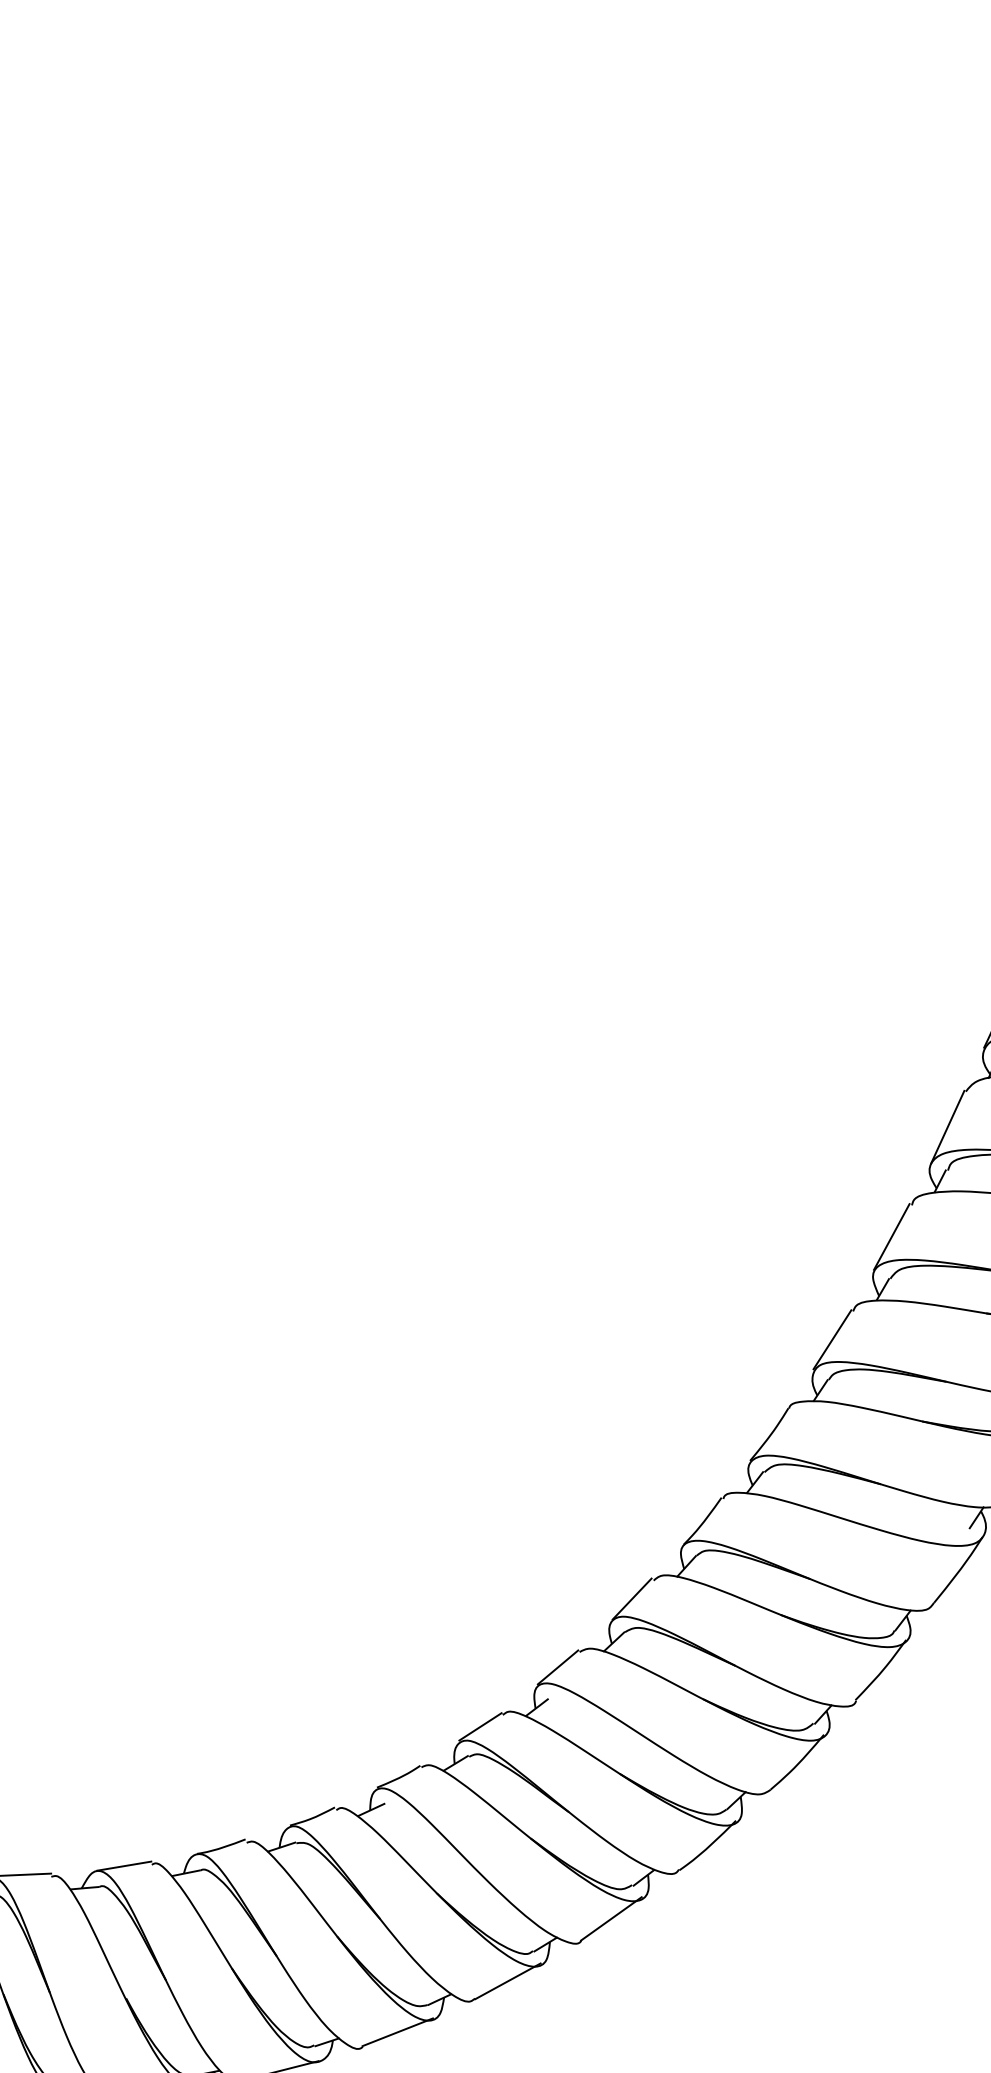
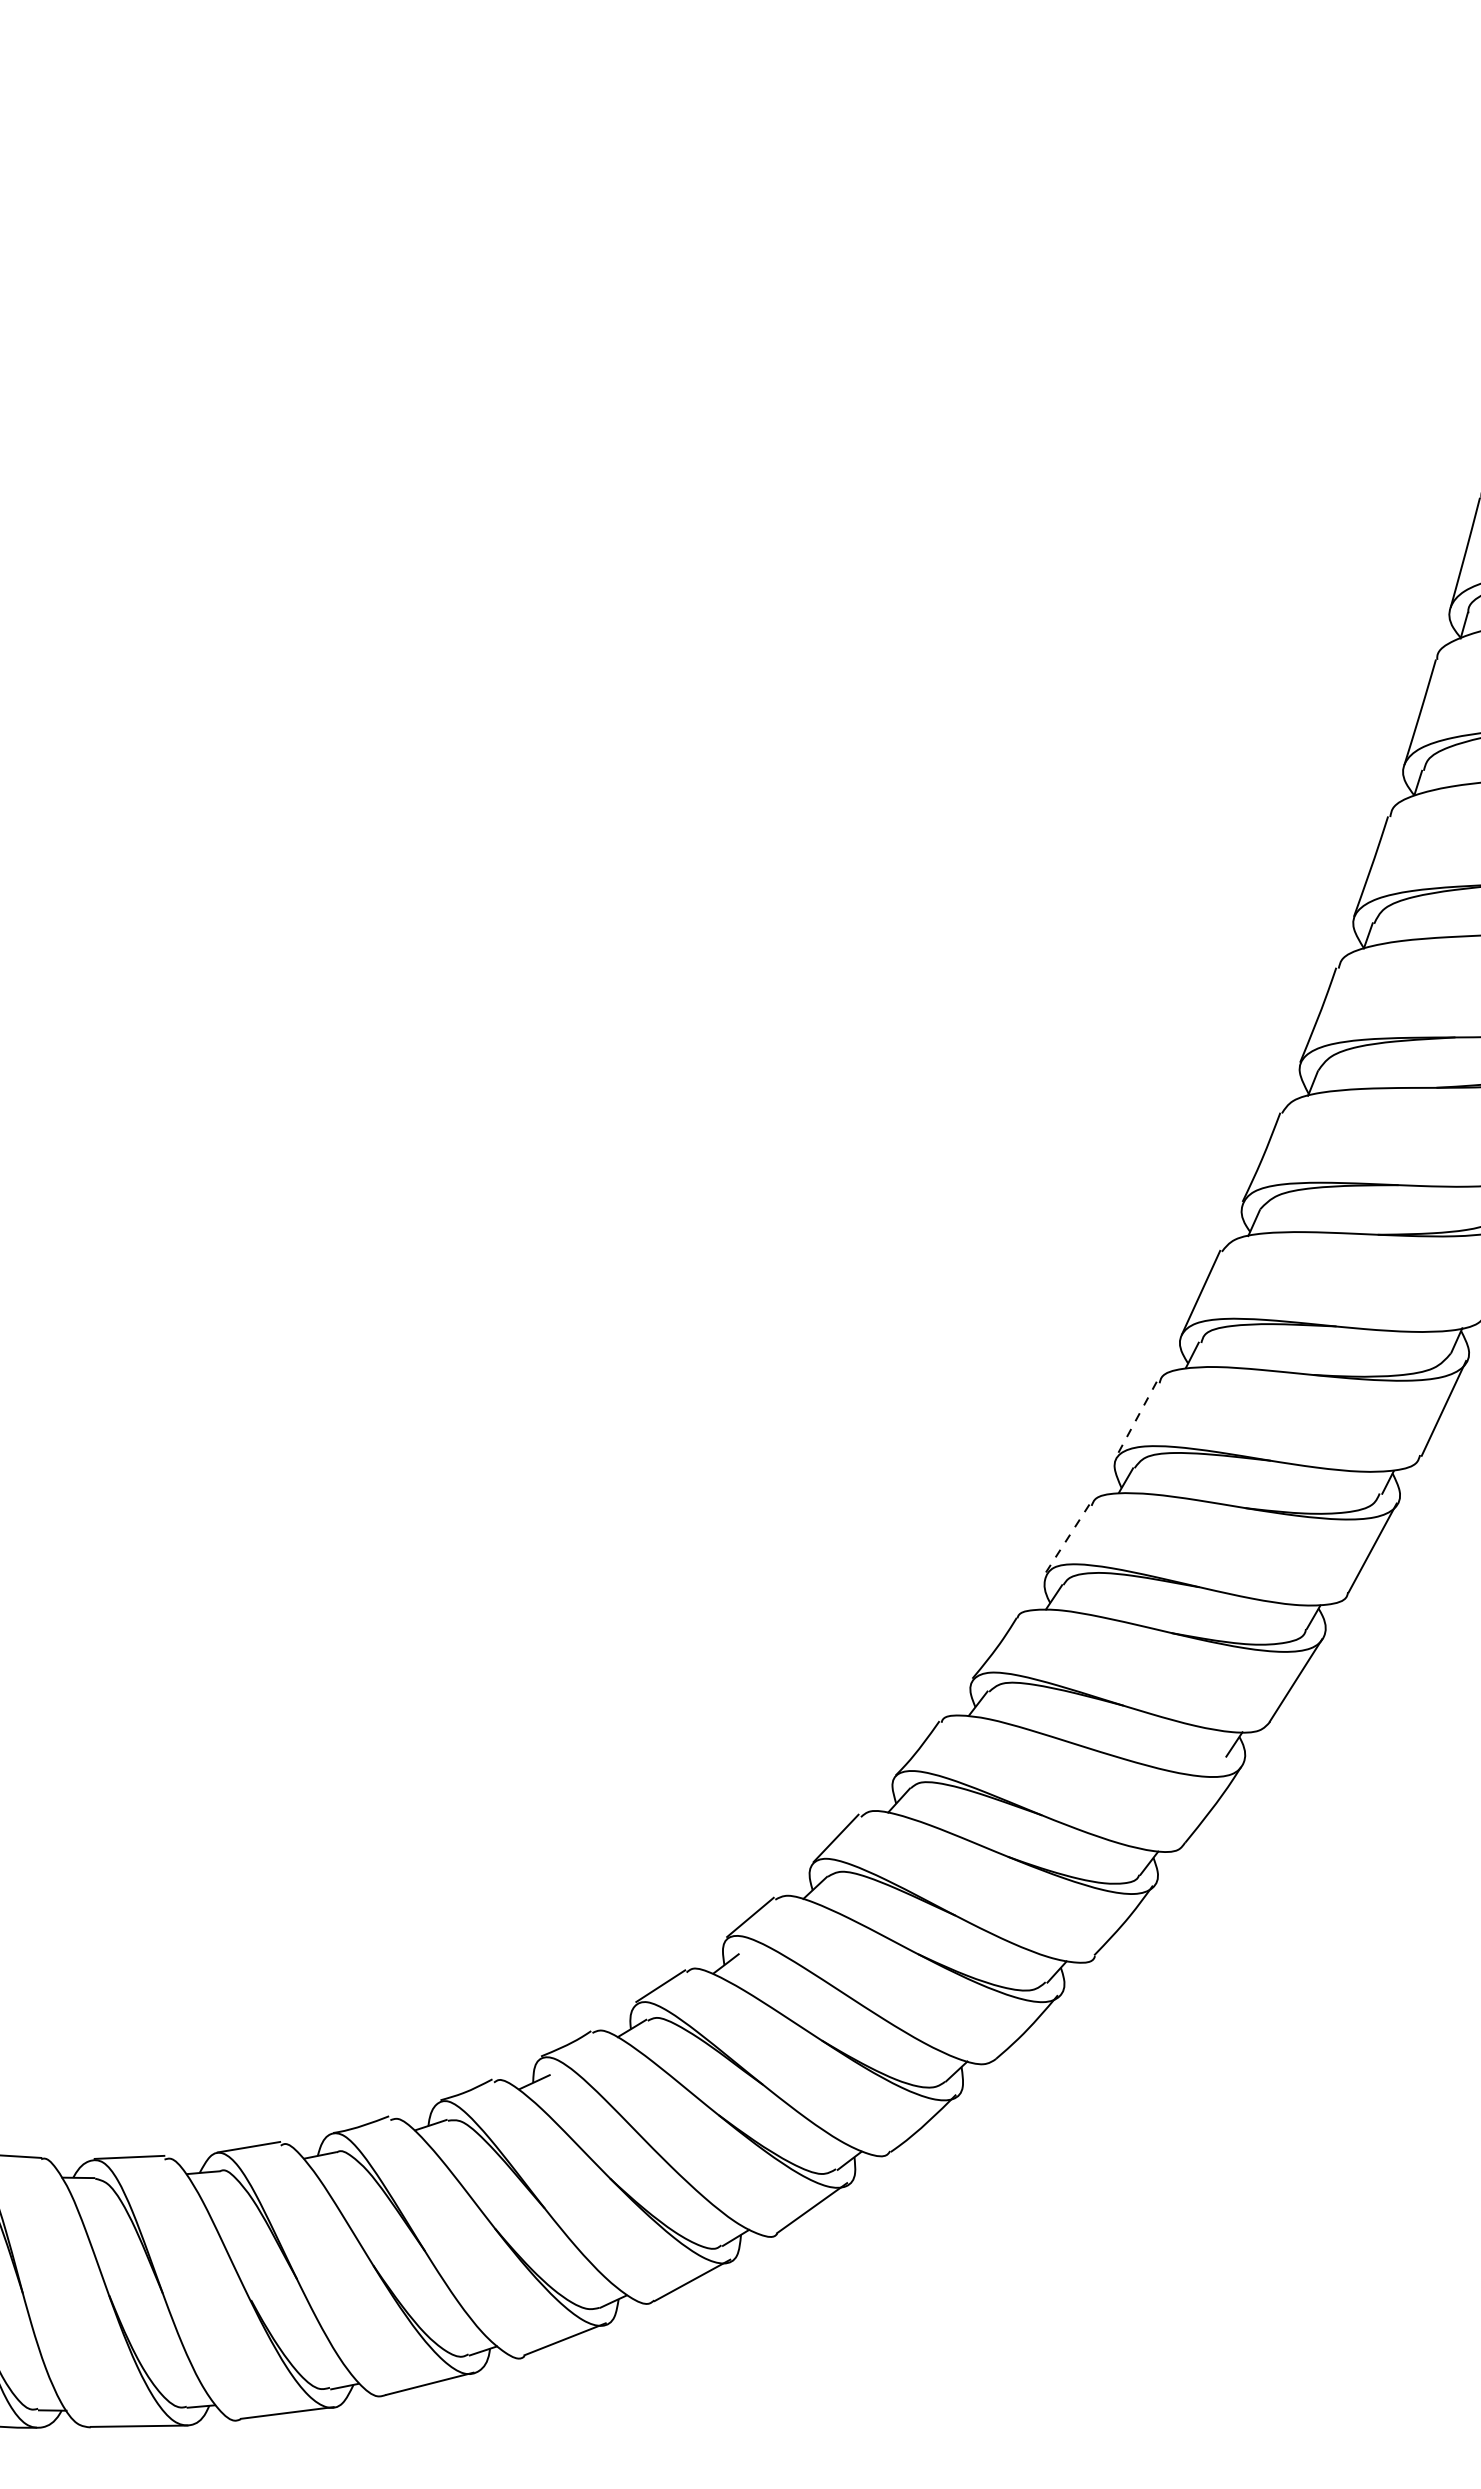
line: (891, 1237) -> (1136, 1420), solid -> dashed
line: (832, 1340) -> (1067, 1539), solid -> dashed

